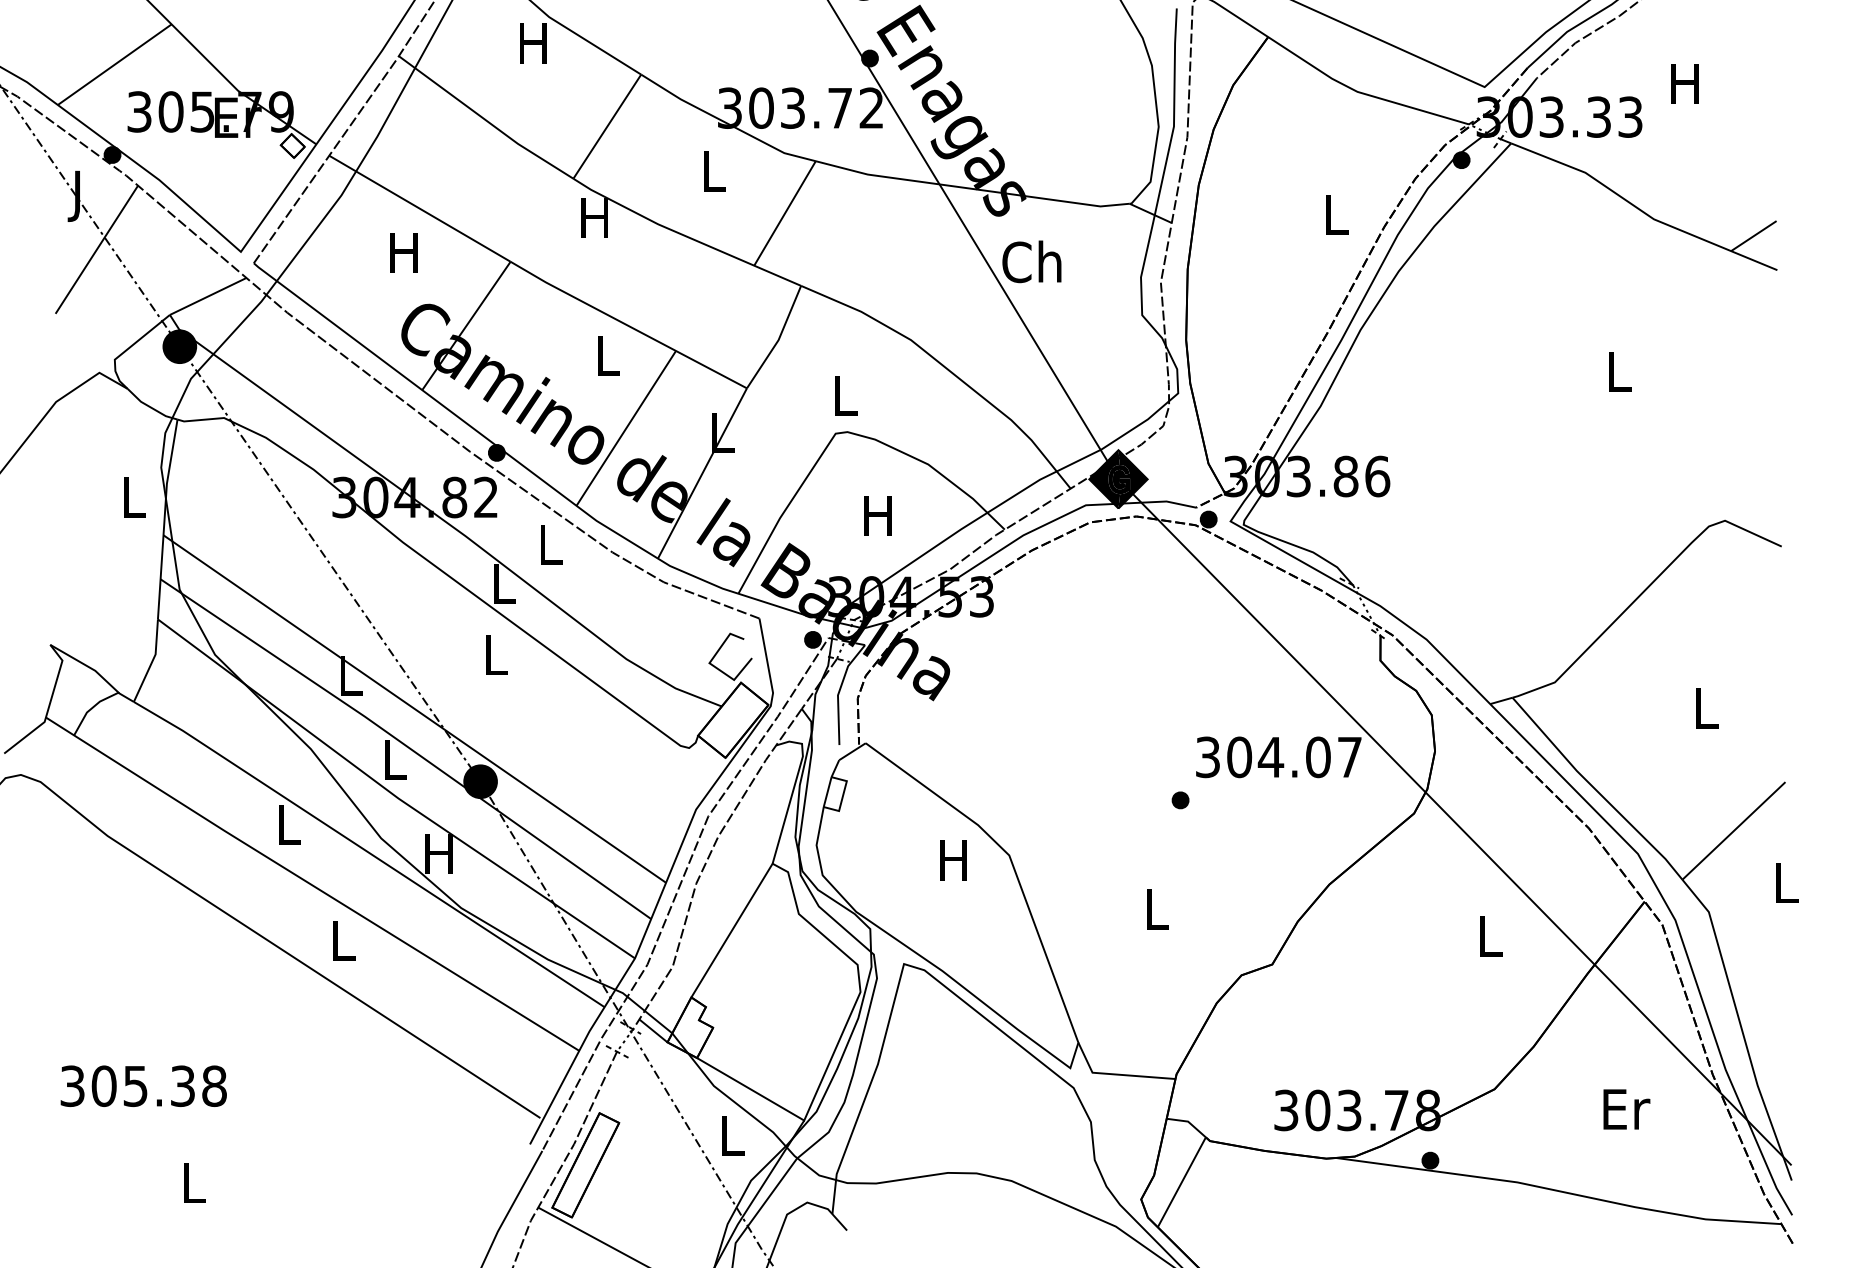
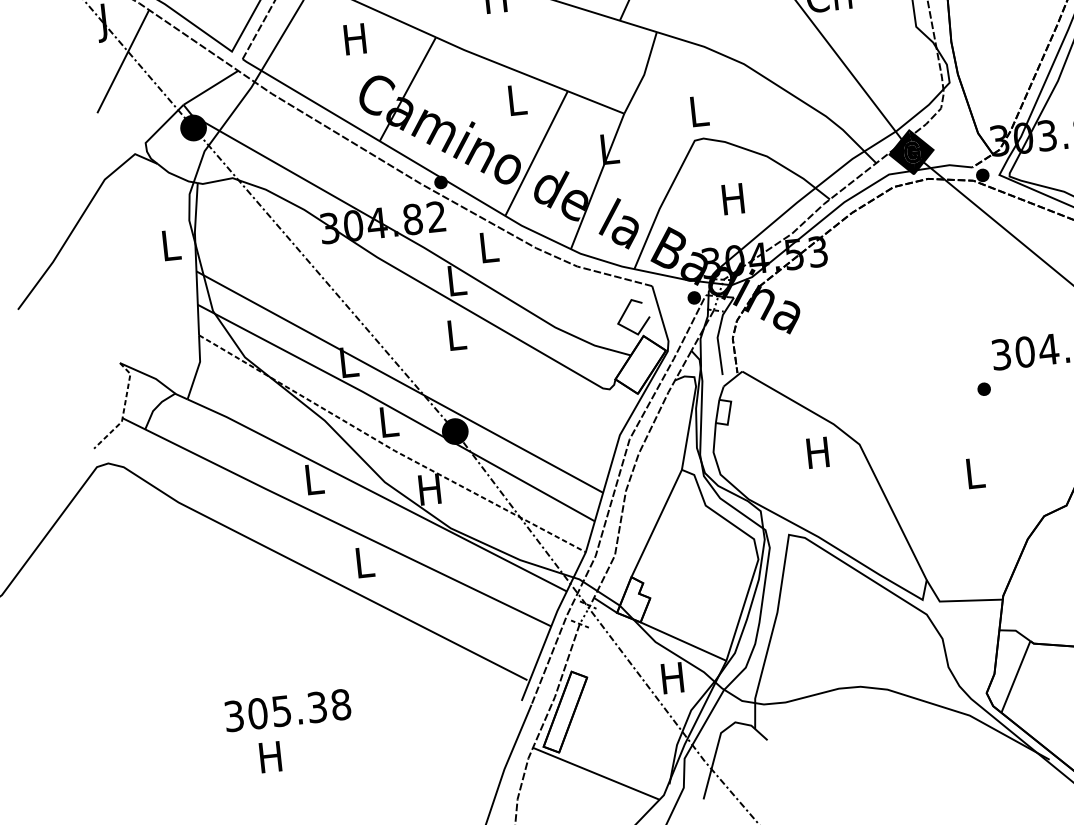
line: (49, 706) -> (124, 409), solid -> dashed
line: (393, 794) -> (390, 448), solid -> dashed
text: (143, 1085) -> (287, 709), moved
text: (730, 1135) -> (672, 678), L -> H
text: (192, 1182) -> (270, 756), L -> H

